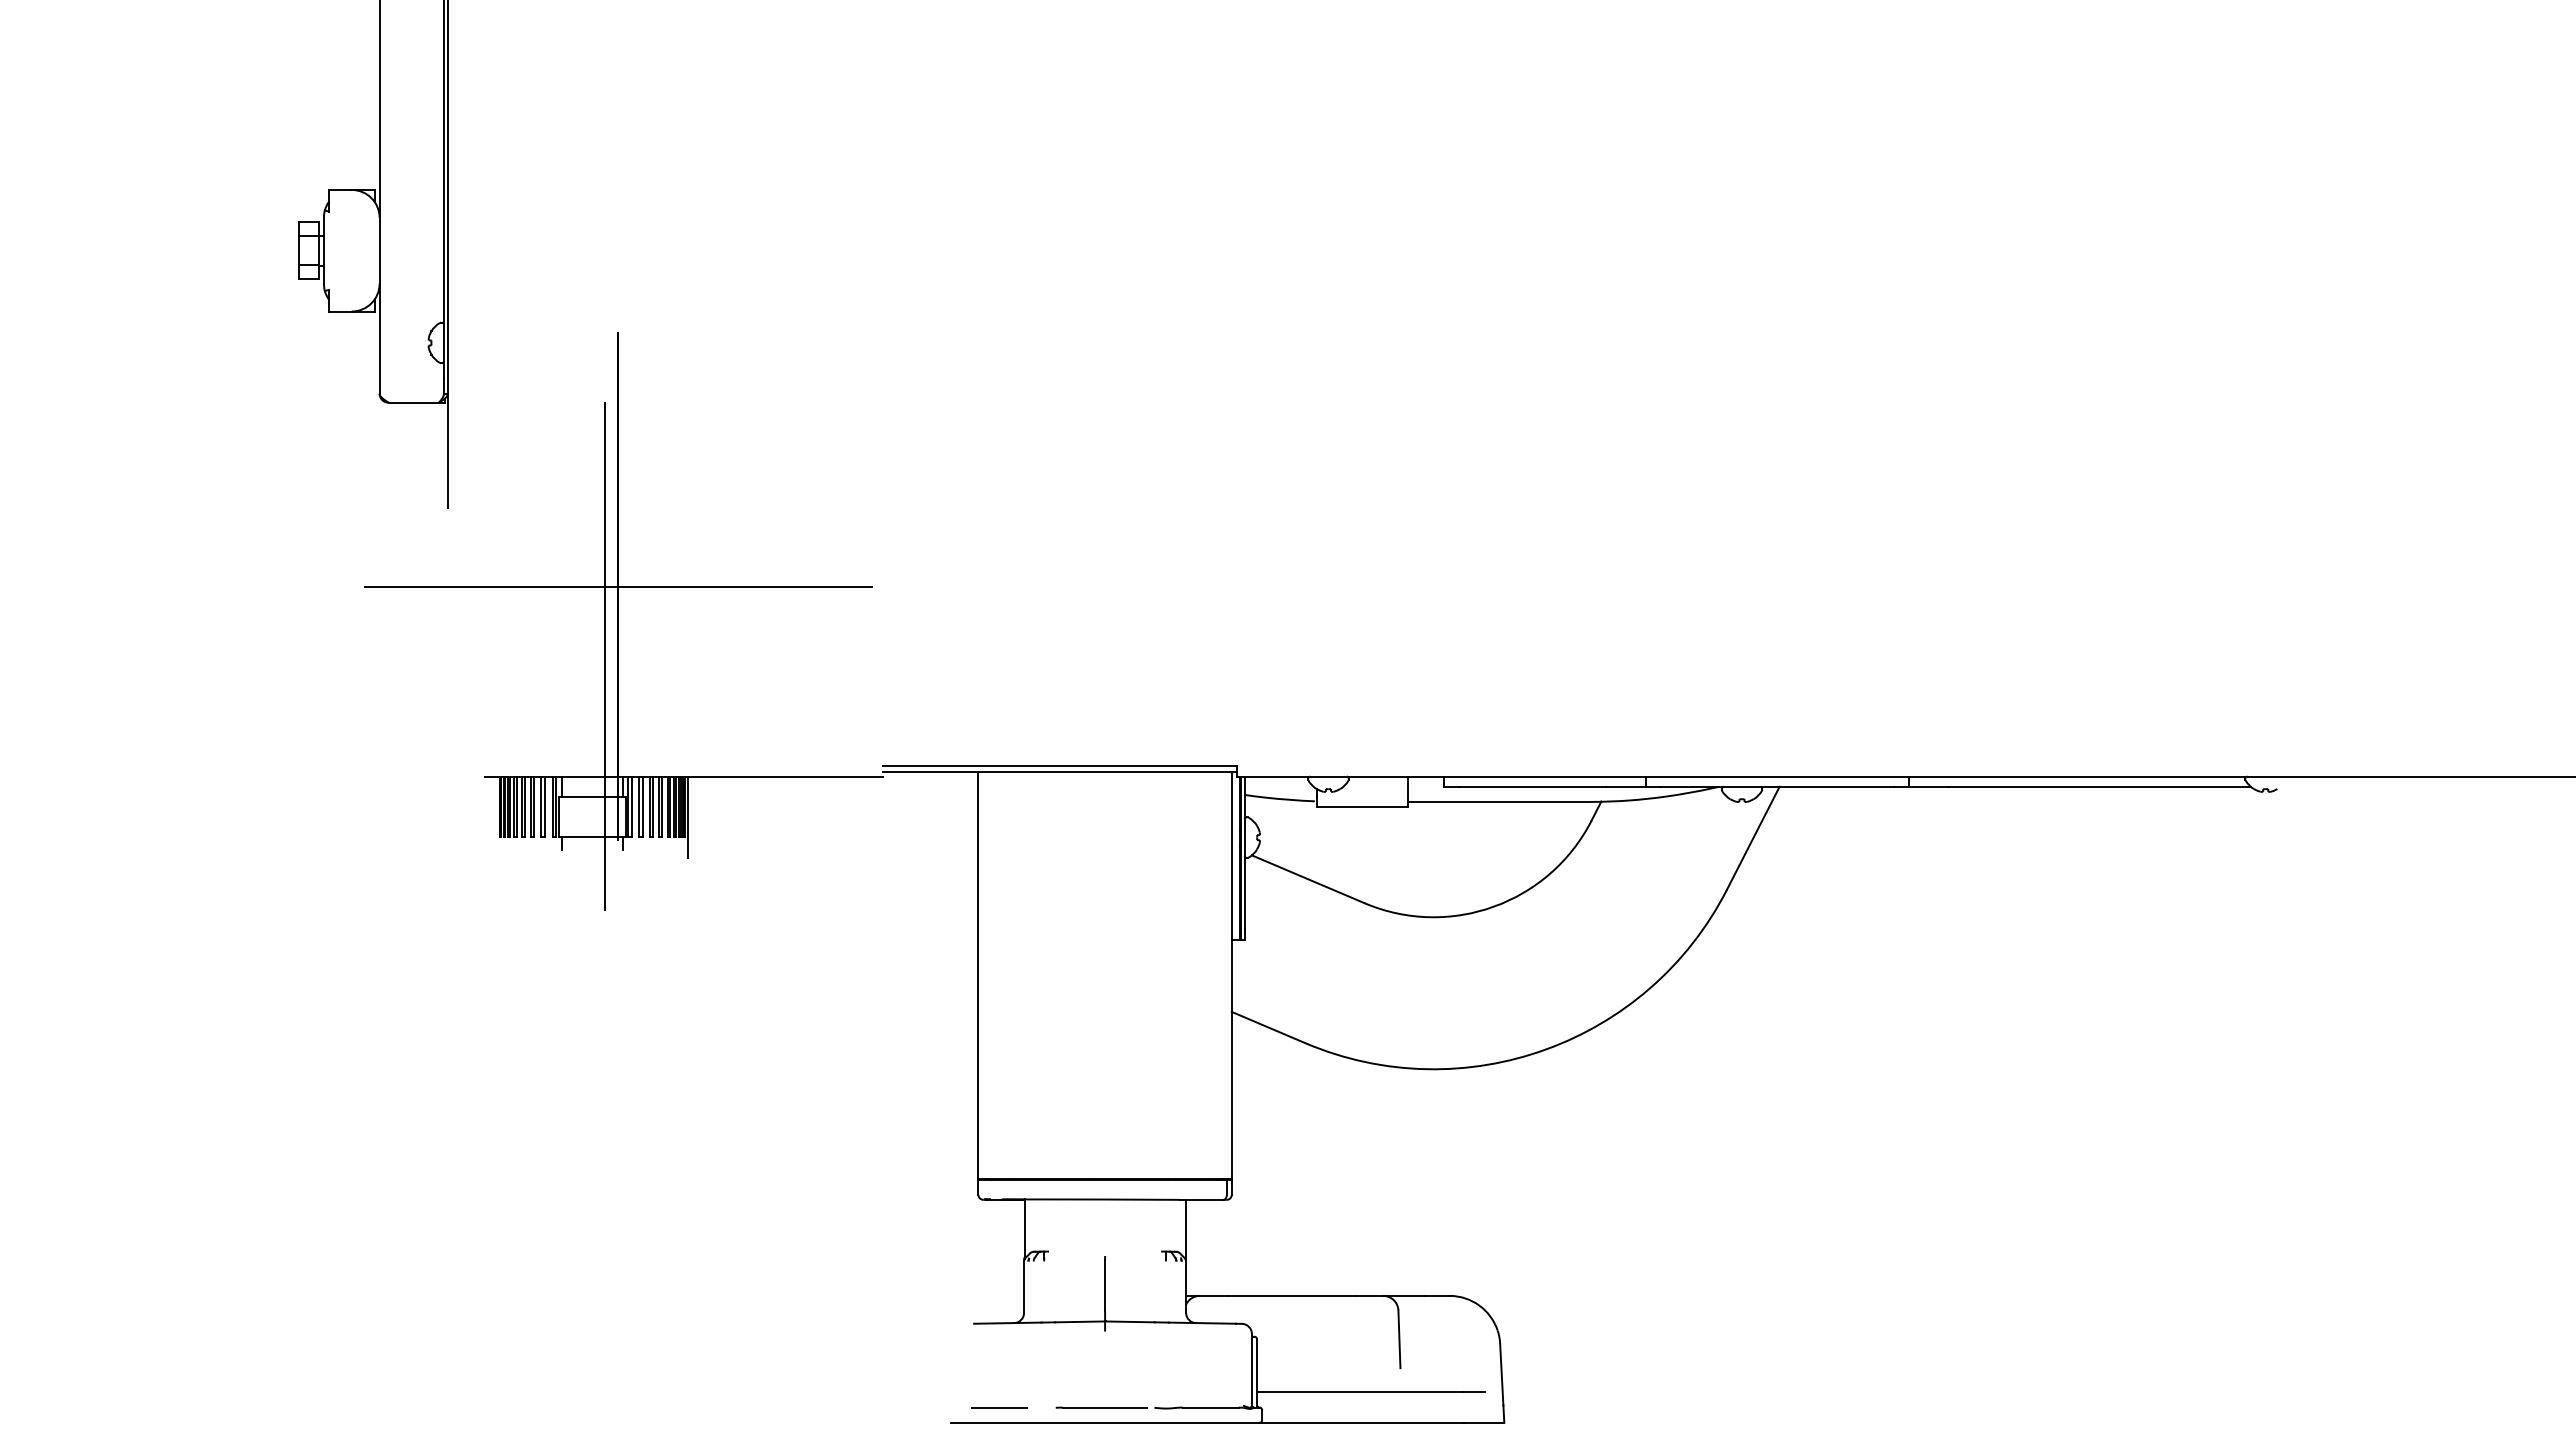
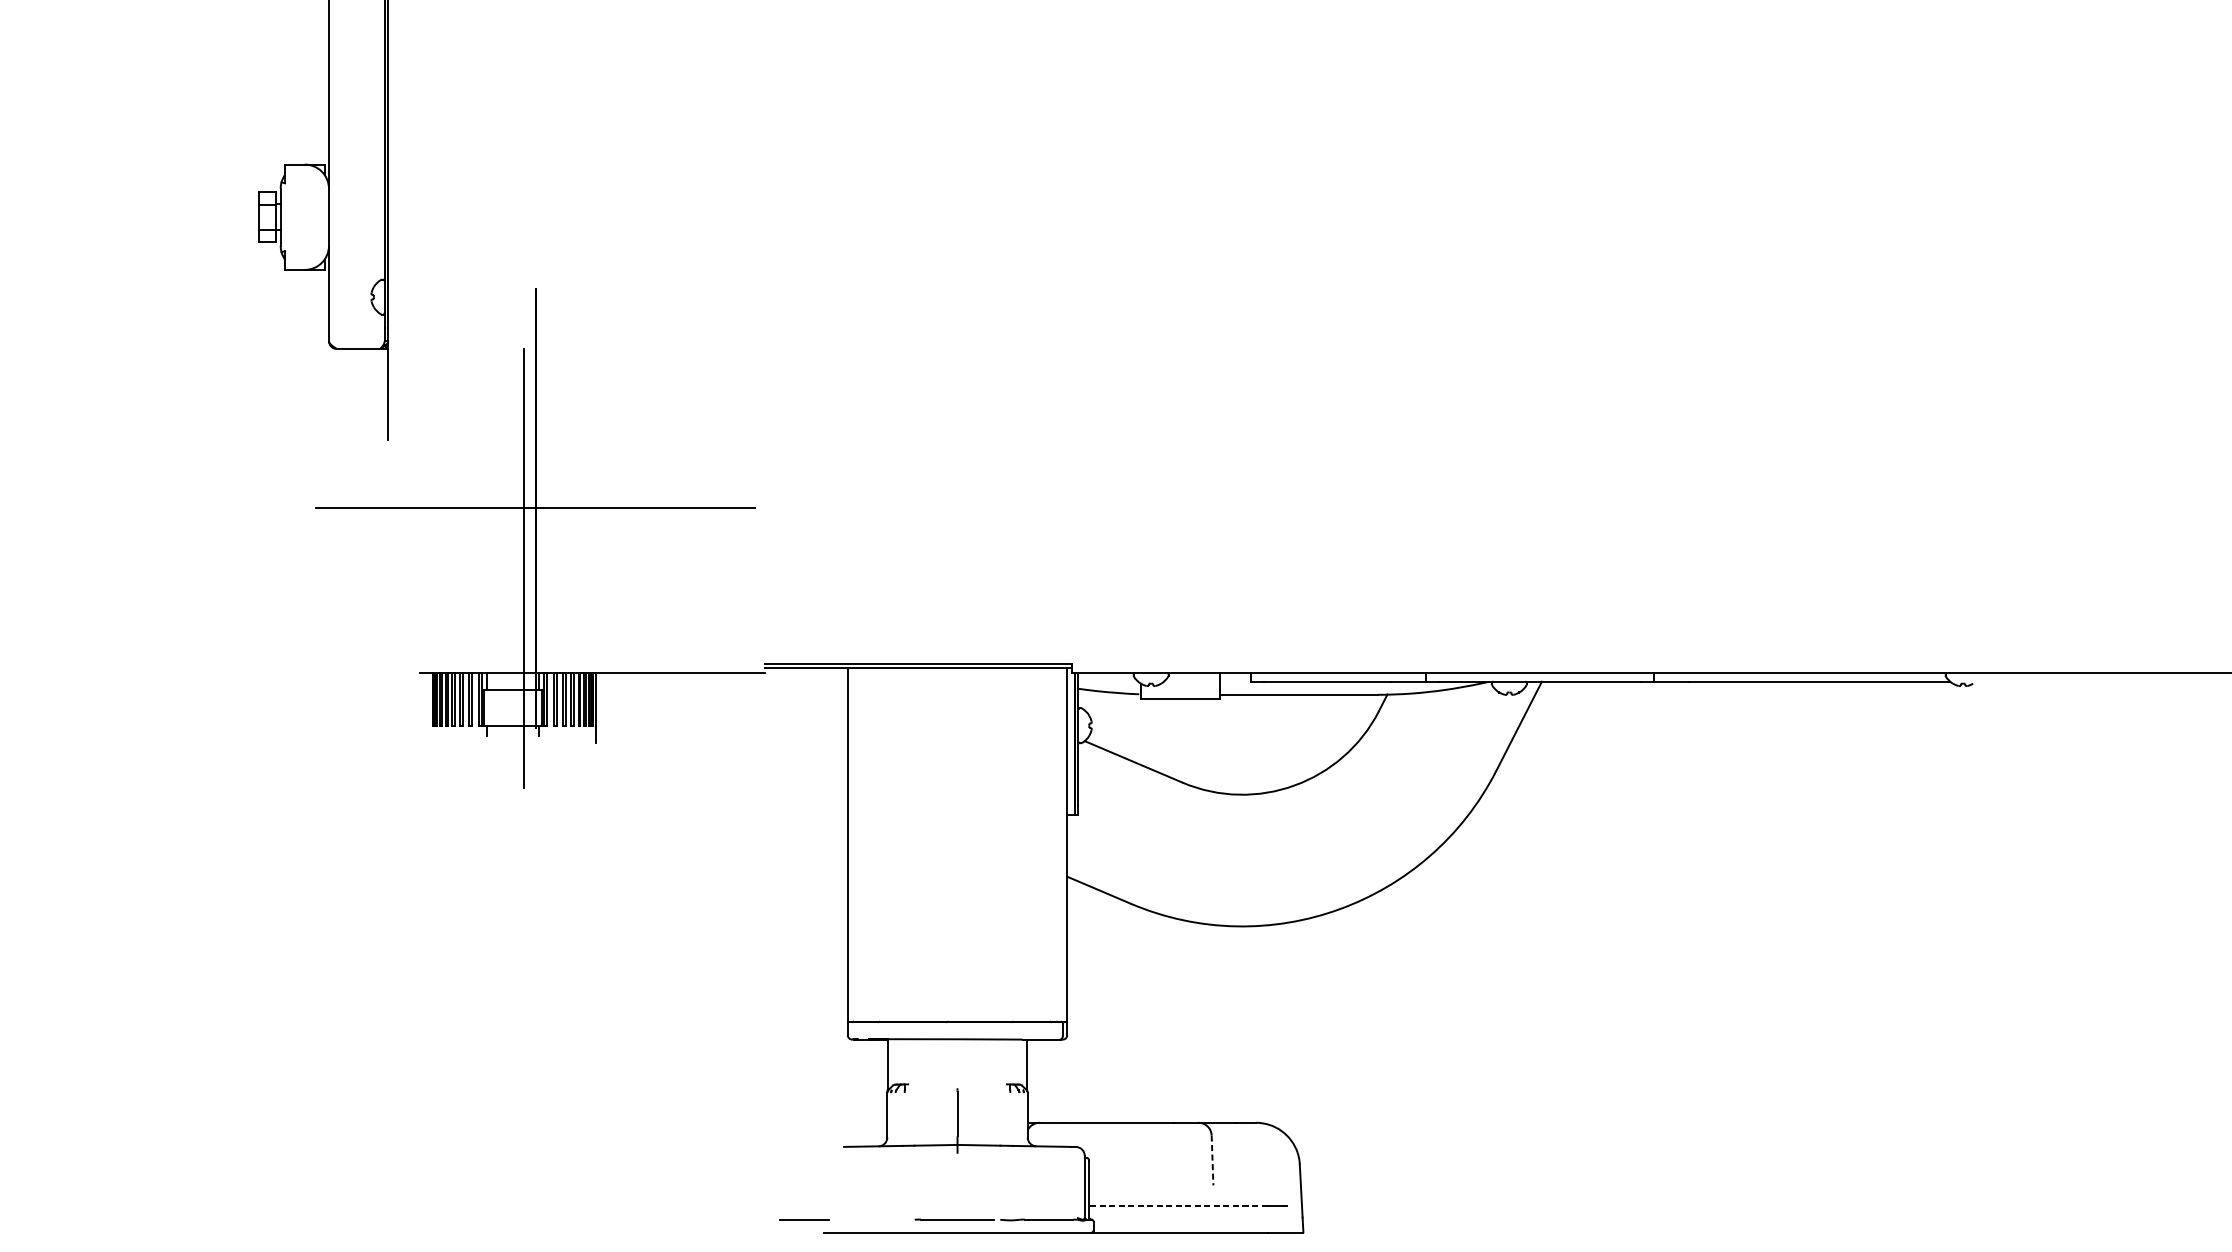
line: (1399, 1339) -> (1212, 1160), solid -> dashed
line: (1360, 1392) -> (1178, 1206), solid -> dashed
line: (999, 1407) -> (804, 1219), moved

